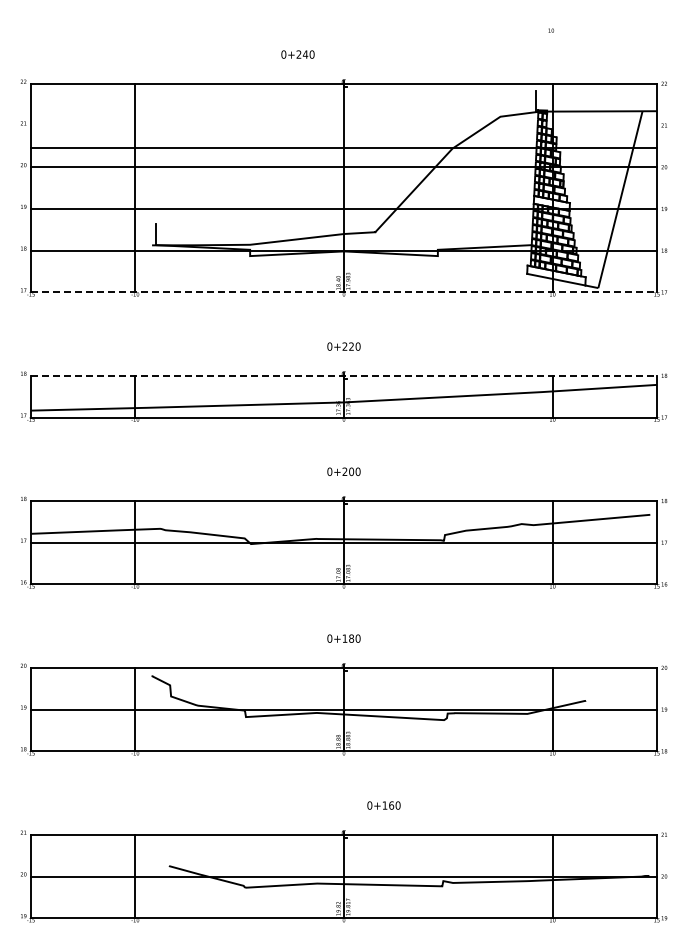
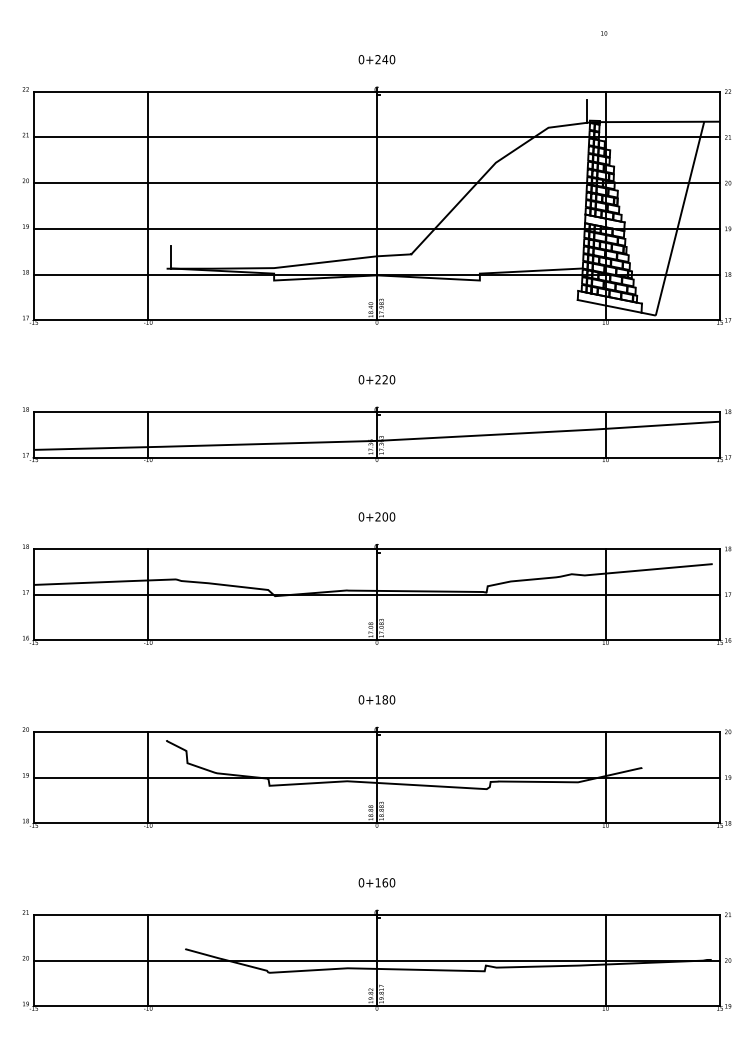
text: (297, 54) -> (376, 59), moved
line: (343, 147) -> (376, 137), moved
line: (344, 292) -> (377, 320), dashed -> solid
line: (344, 375) -> (377, 411), dashed -> solid
text: (383, 805) -> (376, 882), moved

